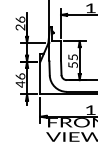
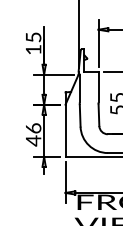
text: (20, 23) -> (33, 43), 26 -> 15

